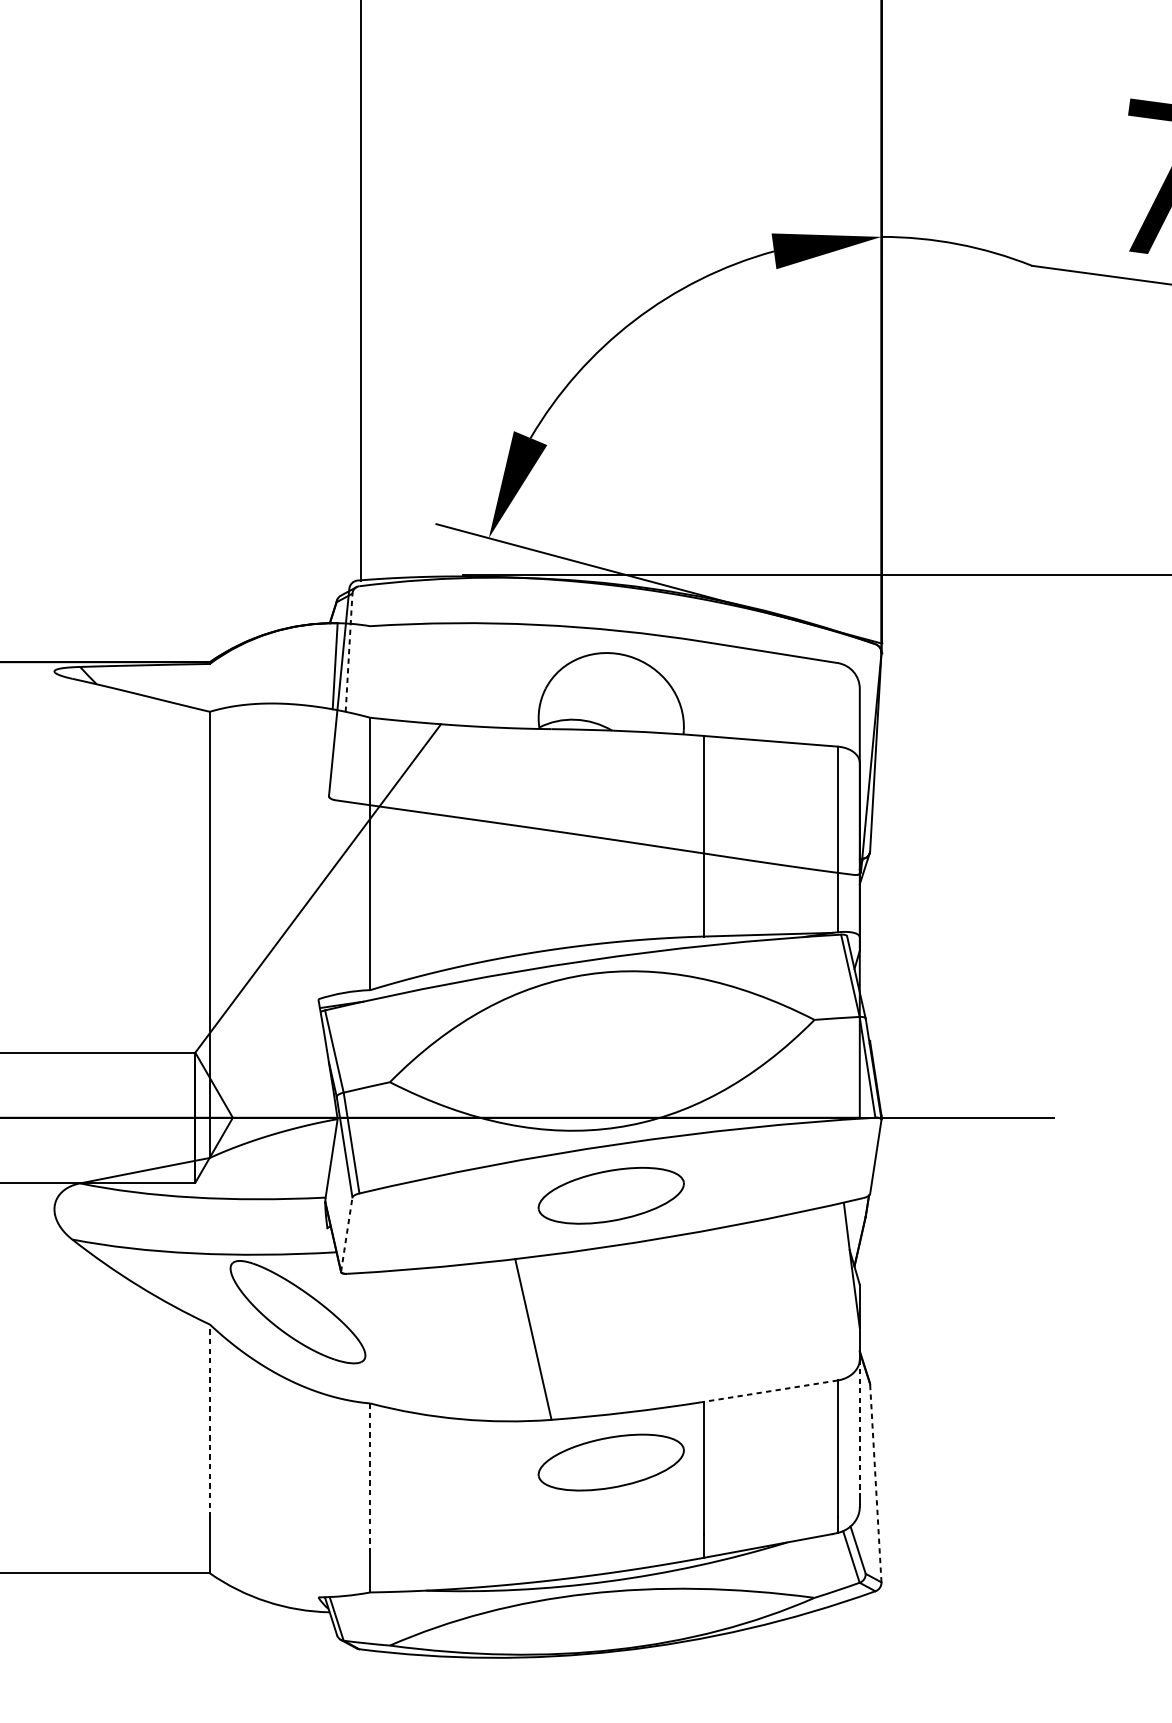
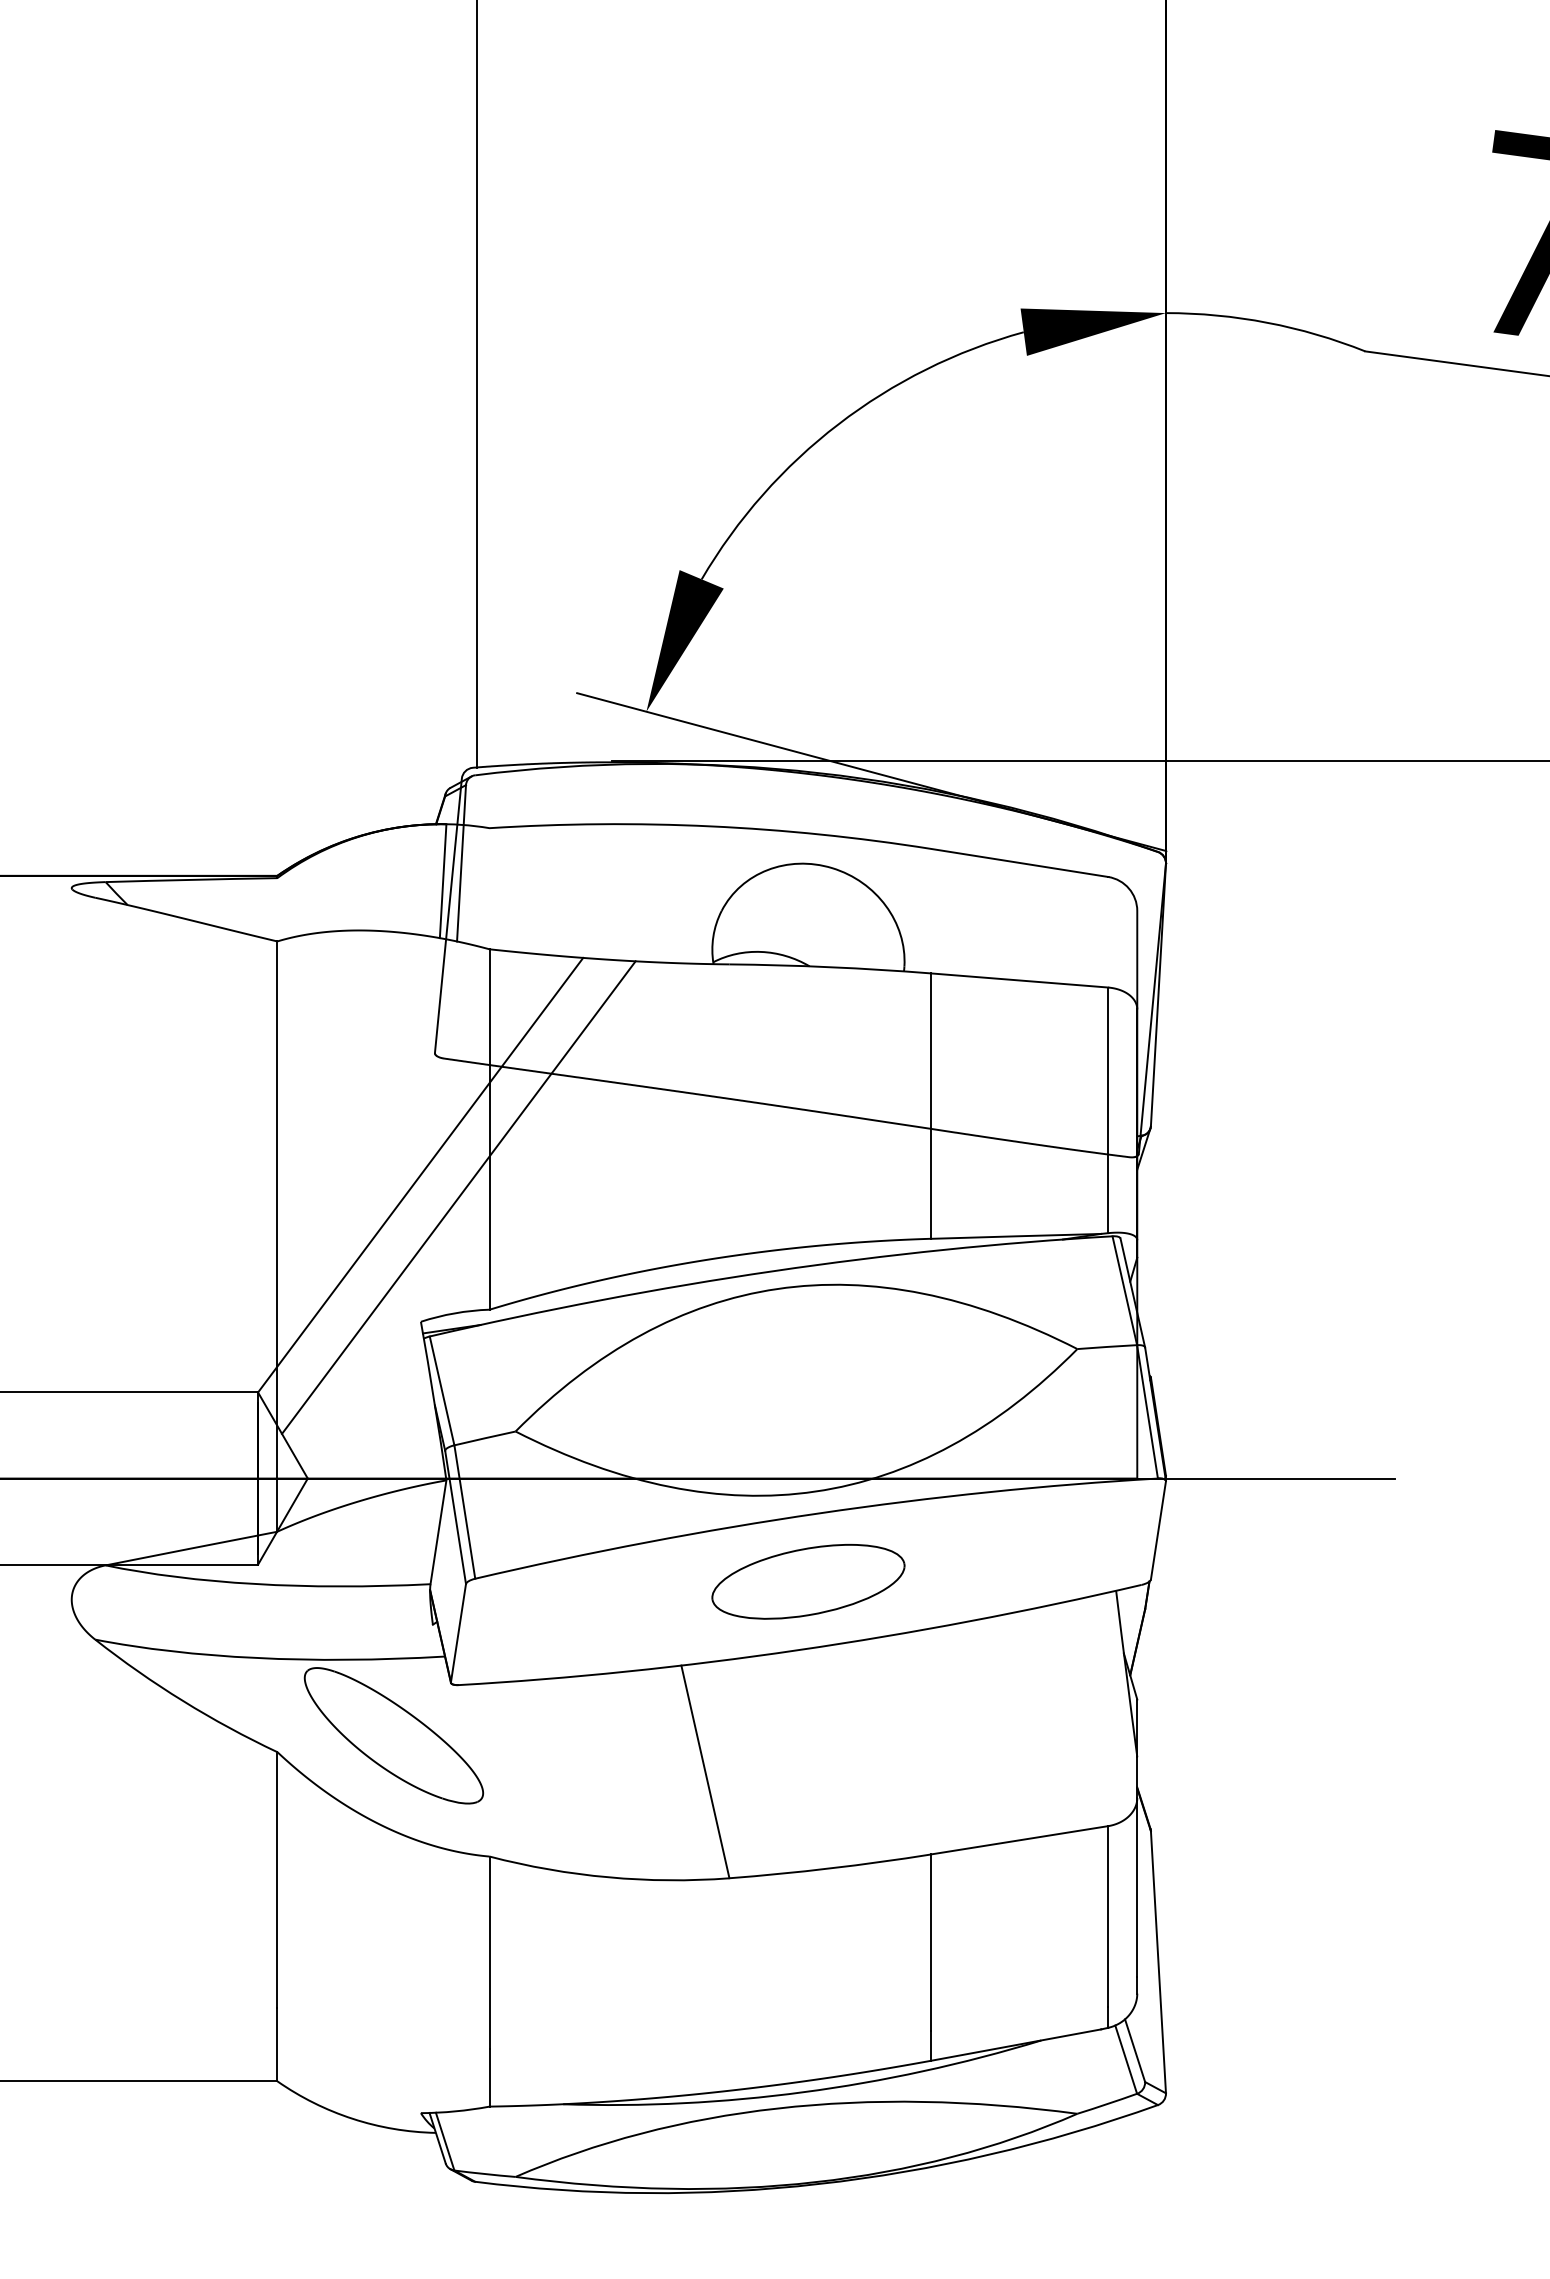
line: (349, 652) -> (461, 862), dashed -> solid
line: (346, 905) -> (458, 1197), added
line: (346, 1234) -> (458, 1633), dashed -> solid
line: (770, 1391) -> (1019, 1840), dashed -> solid
line: (209, 1420) -> (277, 1879), dashed -> solid
line: (859, 1426) -> (1137, 1887), dashed -> solid
part: (611, 1462) -> (808, 1934), removed
line: (370, 1476) -> (489, 1953), dashed -> solid
line: (875, 1482) -> (1158, 1961), dashed -> solid

